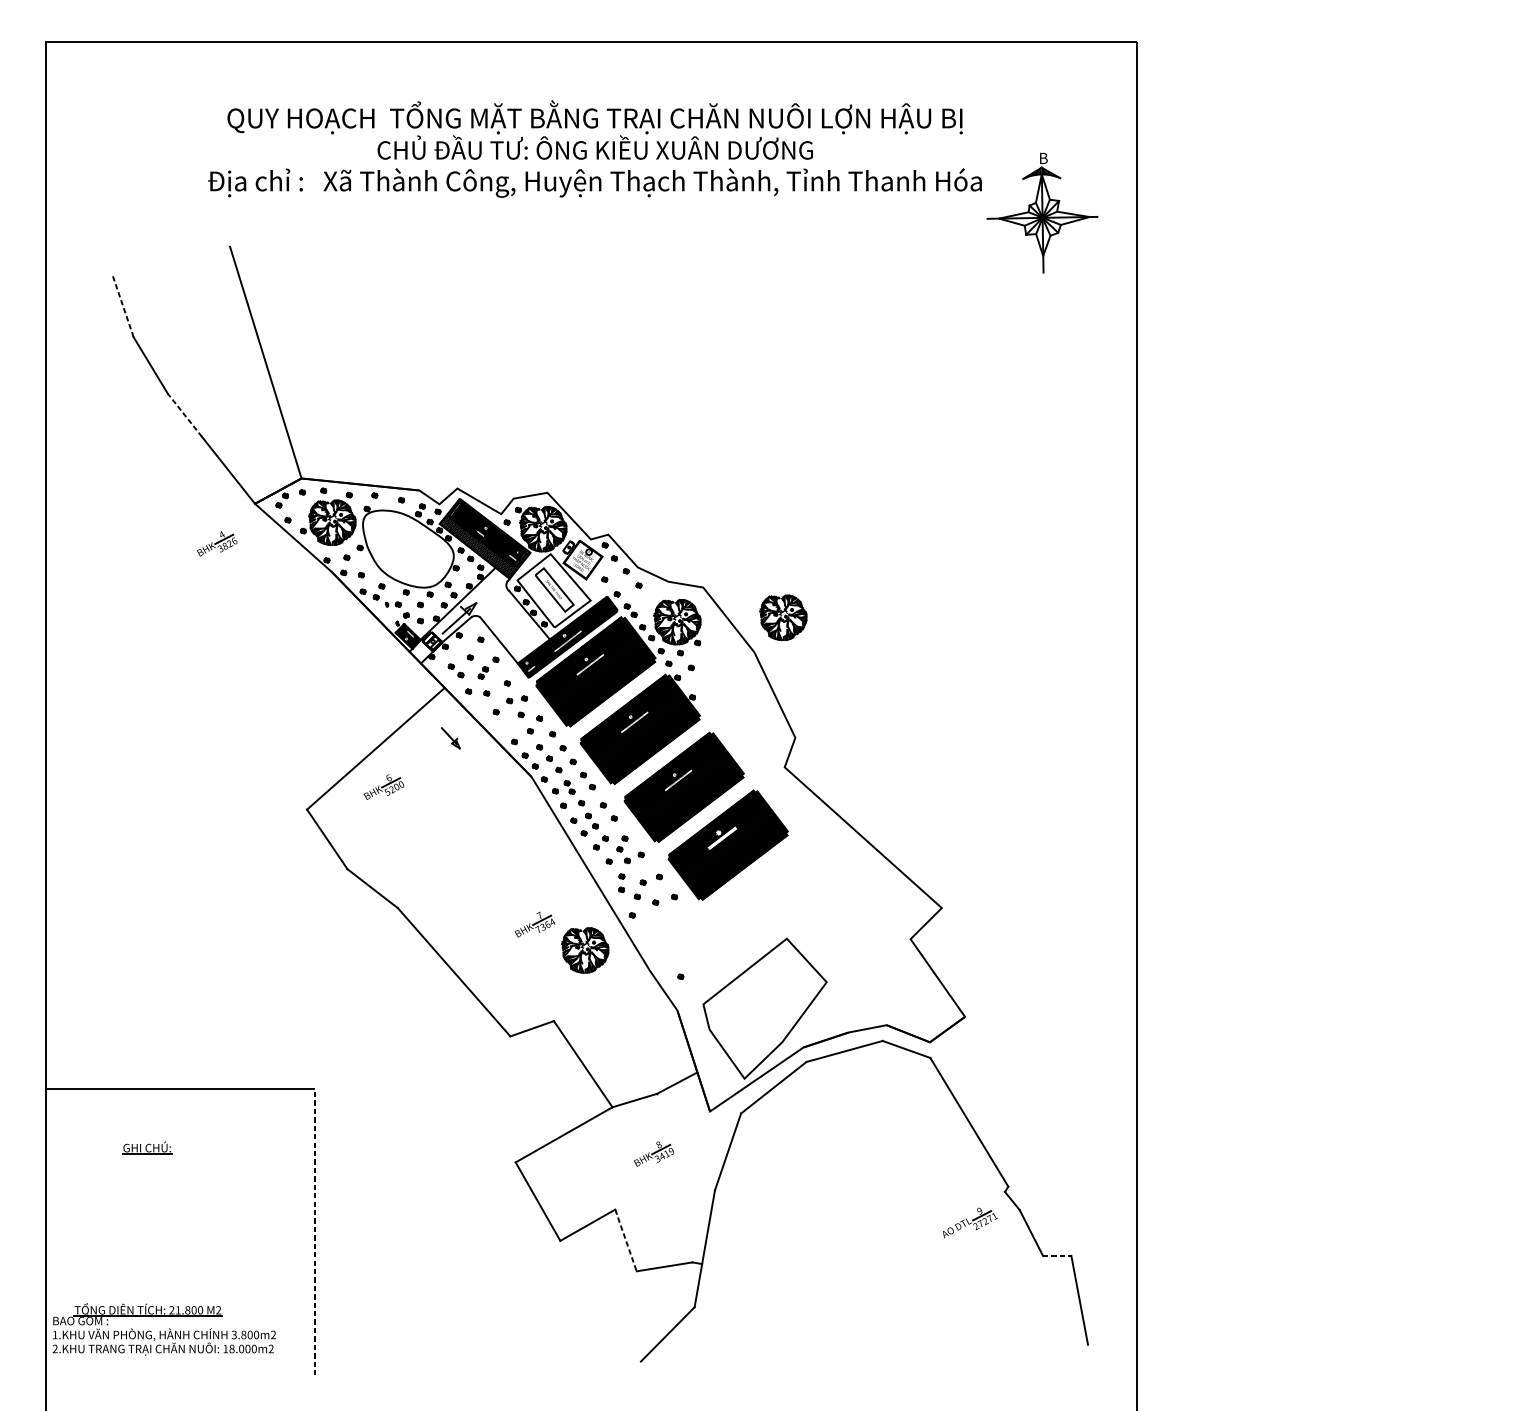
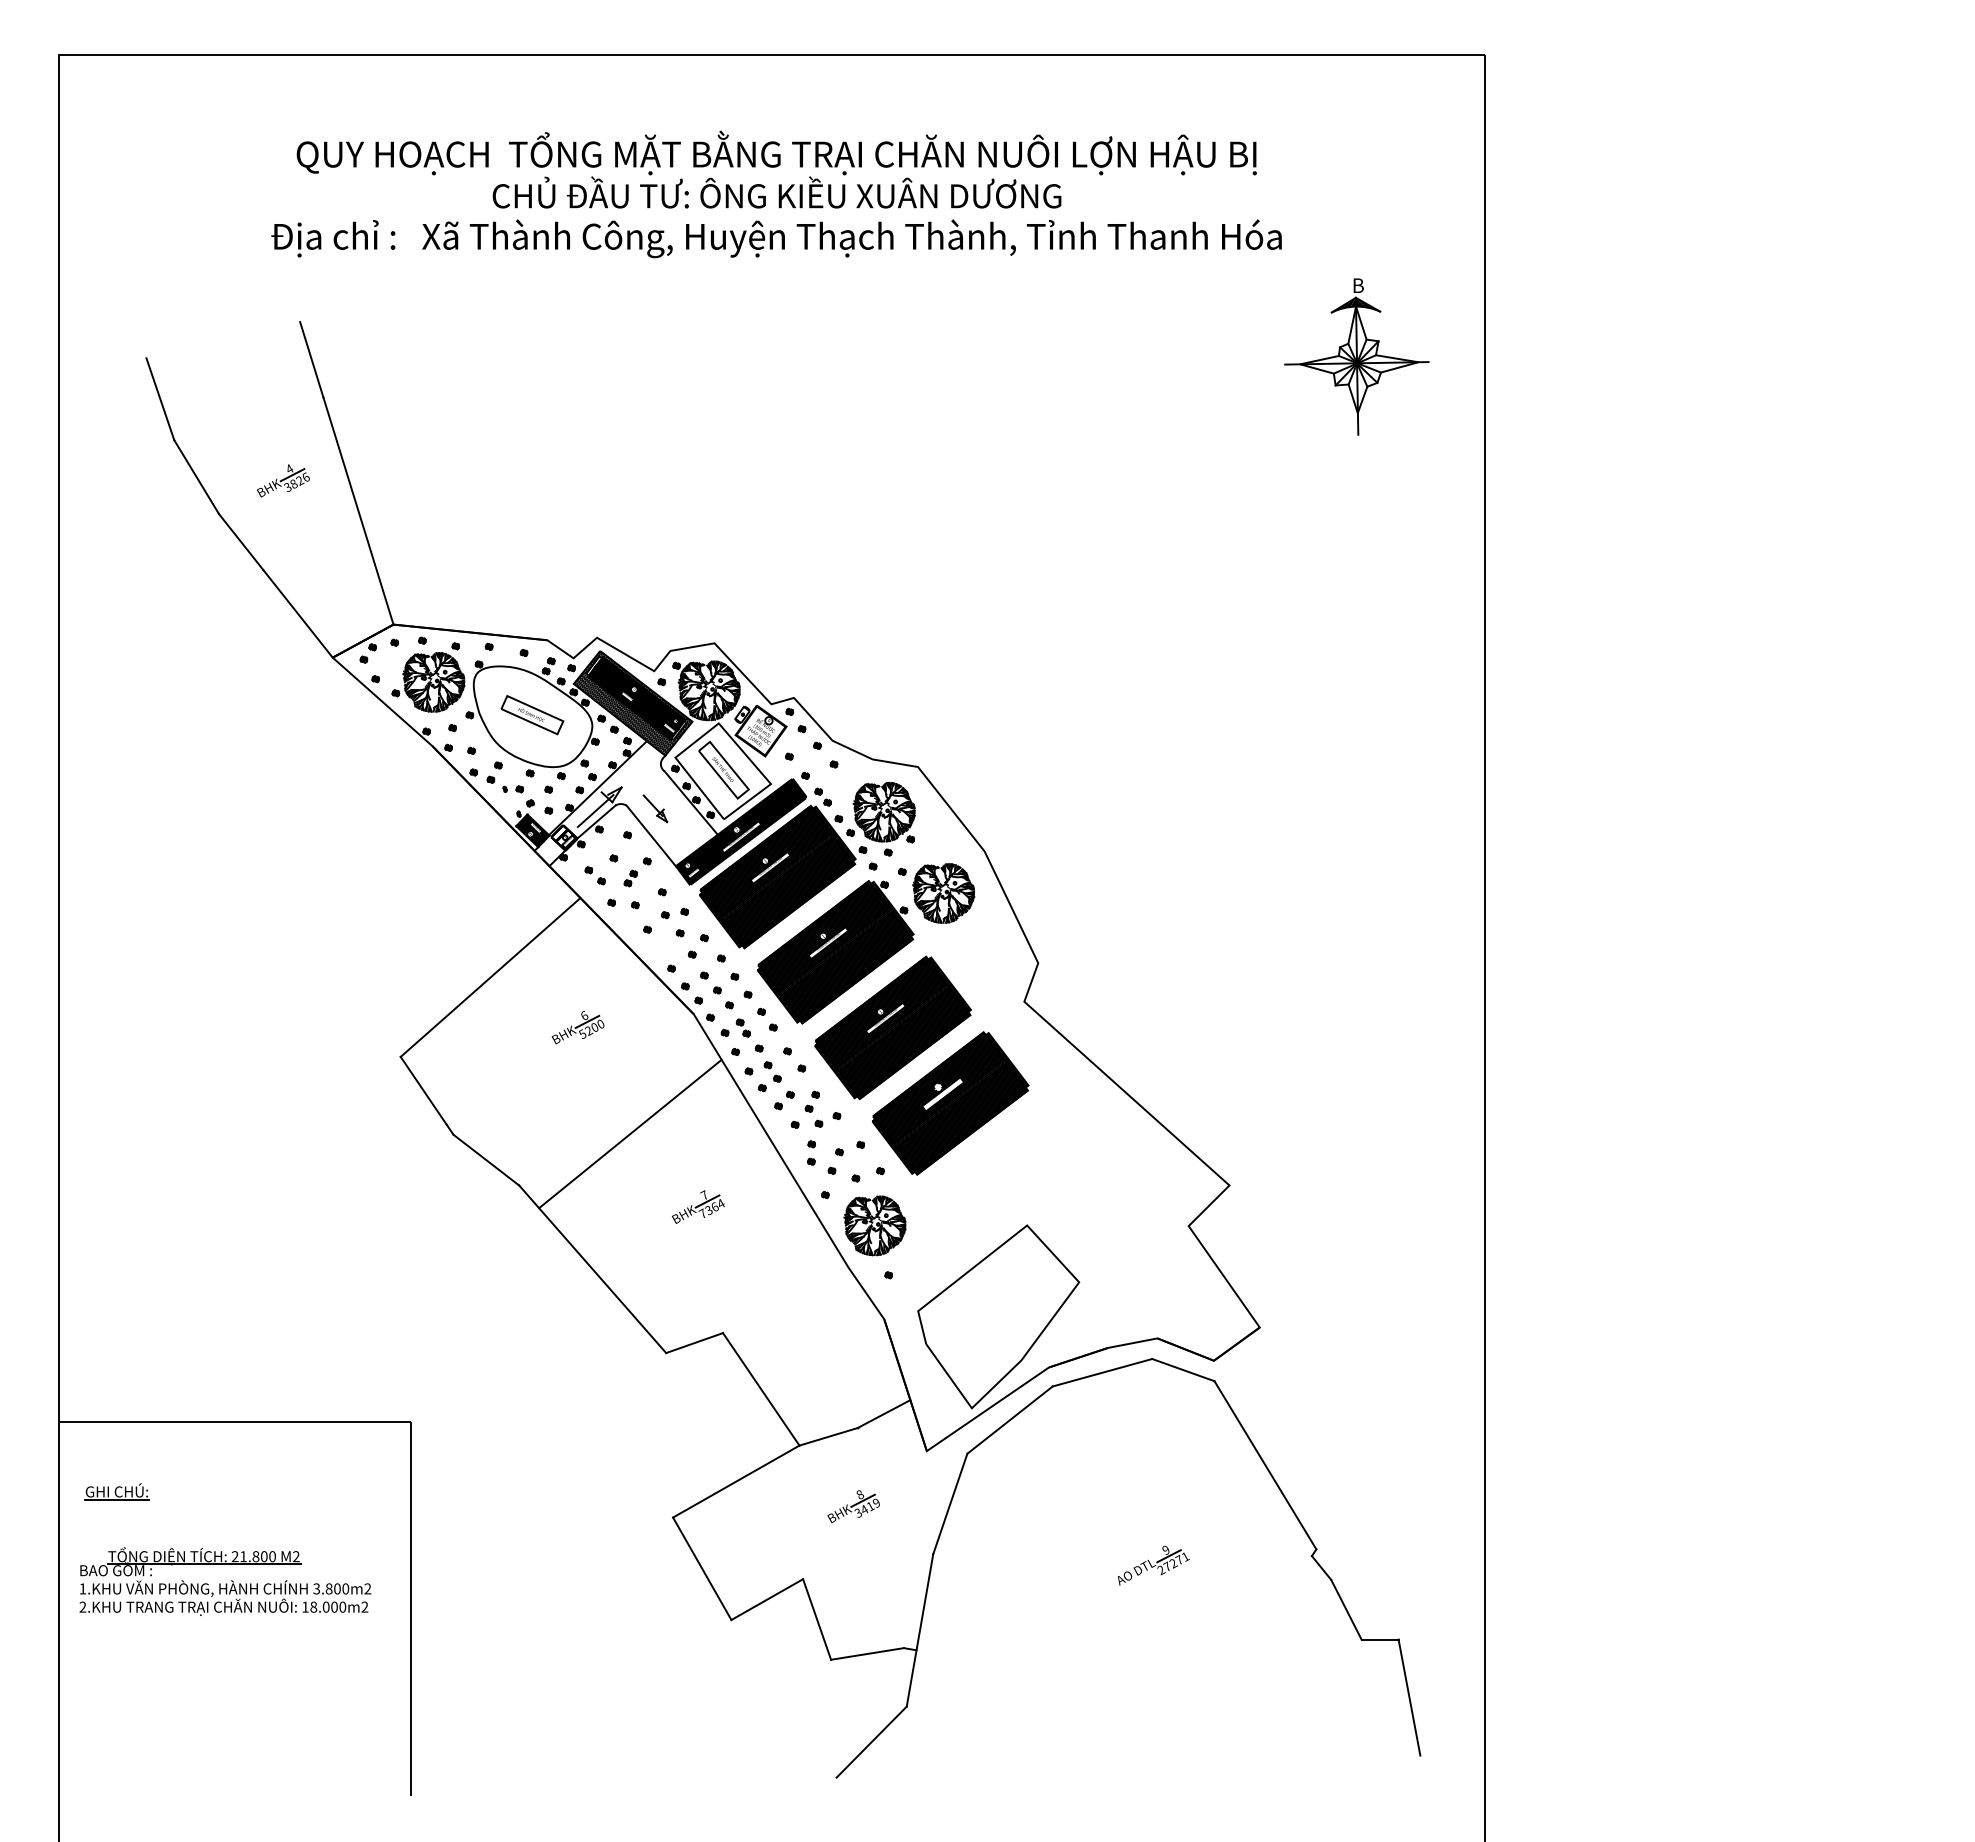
part: (1042, 212) -> (1356, 356), moved
line: (123, 305) -> (160, 398), dashed -> solid
line: (185, 415) -> (241, 542), dashed -> solid
part: (217, 543) -> (283, 480), moved
part: (408, 548) -> (532, 715), added
part: (783, 617) -> (943, 893), moved
part: (450, 738) -> (655, 808), moved
part: (383, 787) -> (577, 1027), moved
line: (483, 868) -> (630, 1133), added
part: (584, 950) -> (874, 1225), moved
part: (146, 1147) -> (116, 1491), moved
part: (970, 1222) -> (1153, 1565), moved
line: (314, 1232) -> (410, 1608), dashed -> solid
line: (626, 1240) -> (817, 1619), dashed -> solid
line: (1057, 1255) -> (1380, 1639), dashed -> solid
part: (164, 1329) -> (225, 1581), moved

